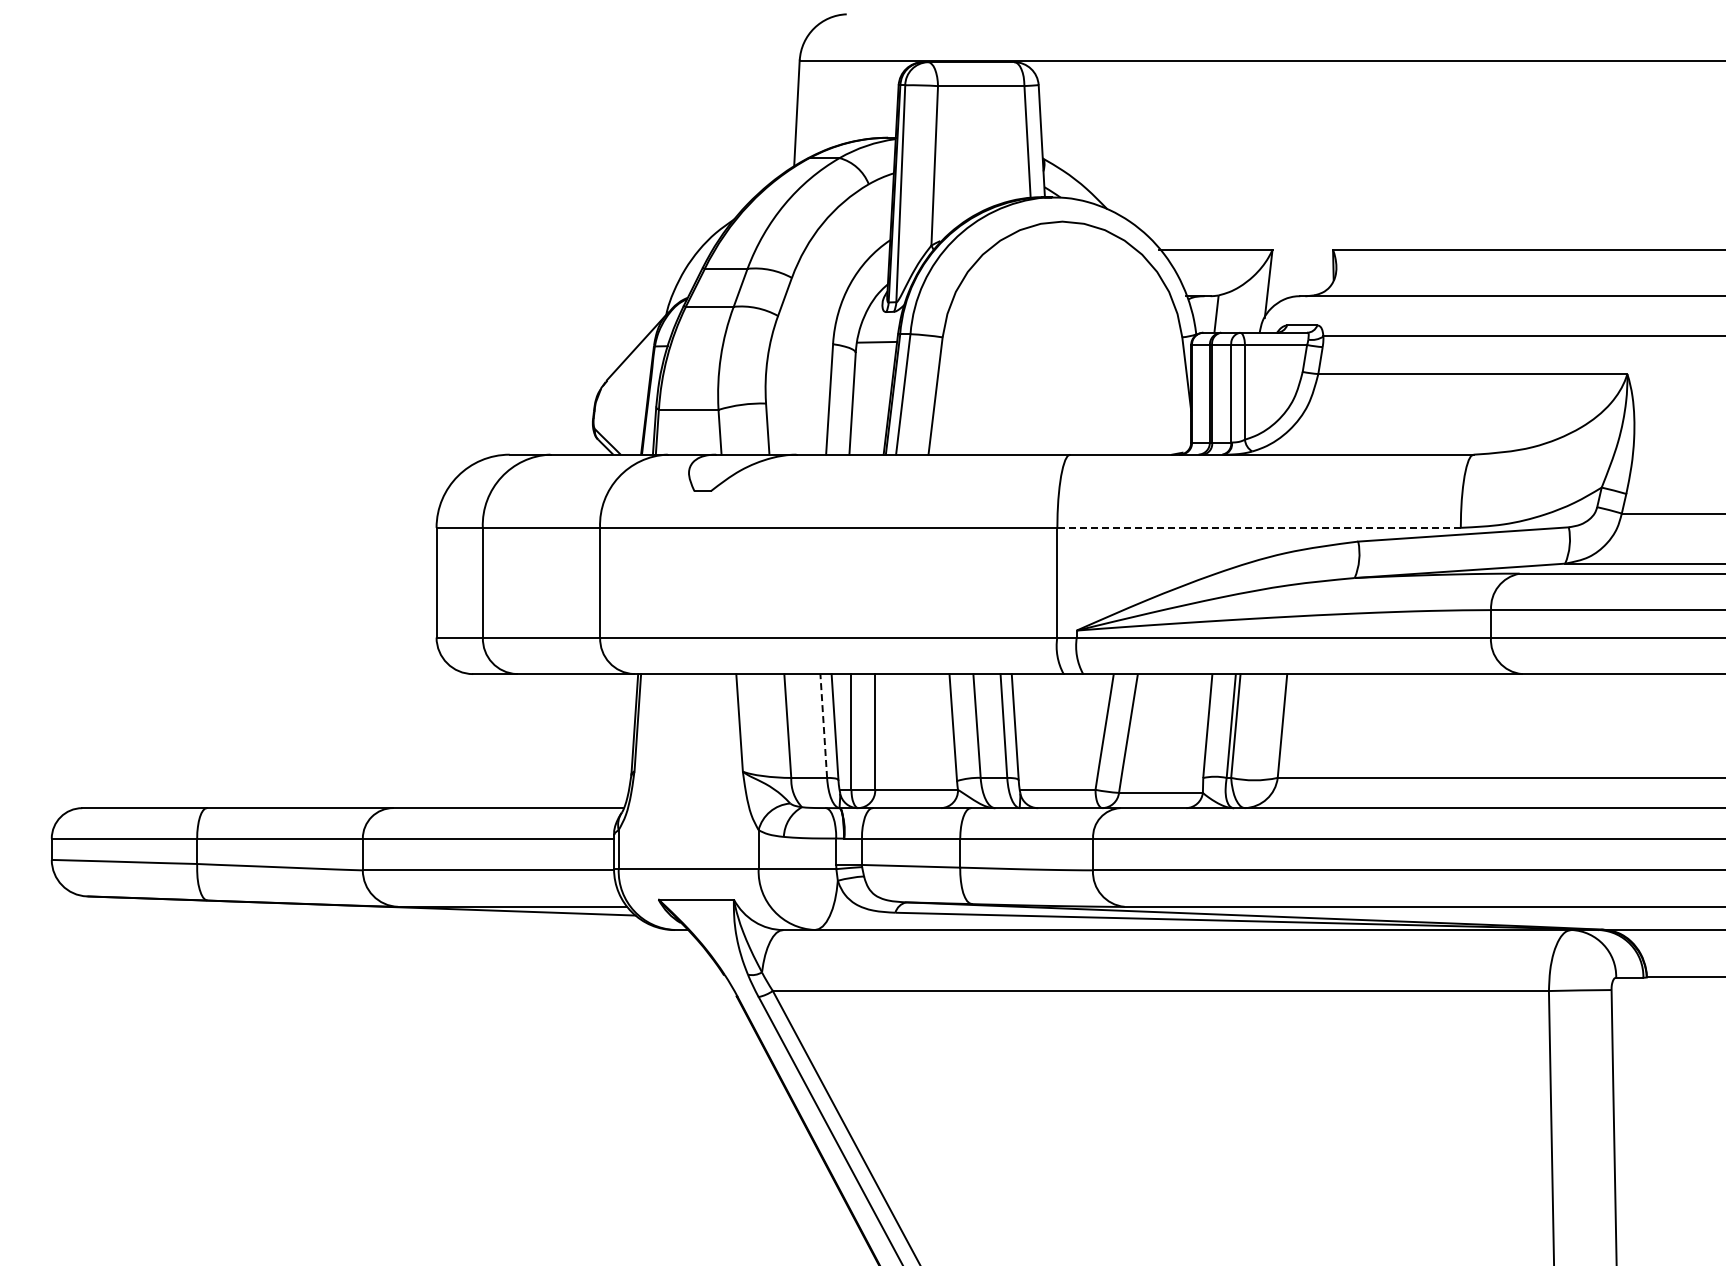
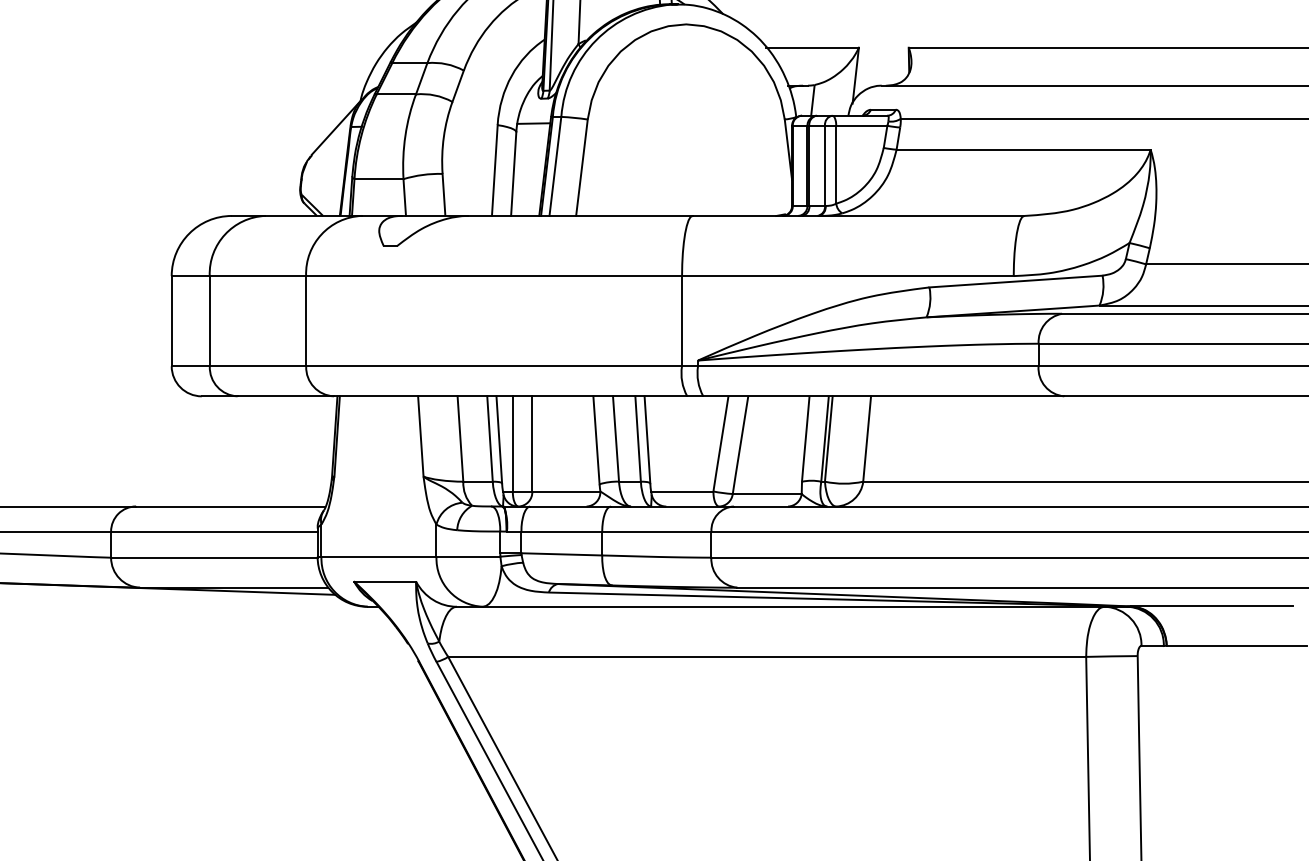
line: (1259, 527) -> (848, 275), dashed -> solid
line: (823, 725) -> (489, 438), dashed -> solid

